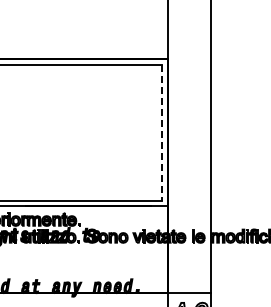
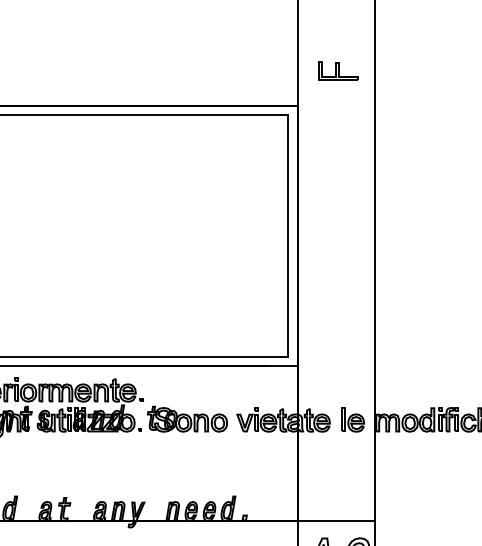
part: (189, 39) -> (336, 70), added
line: (162, 132) -> (288, 235), dashed -> solid

